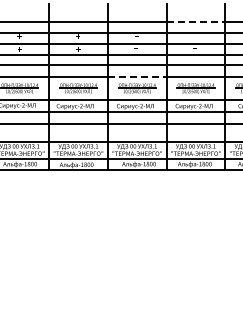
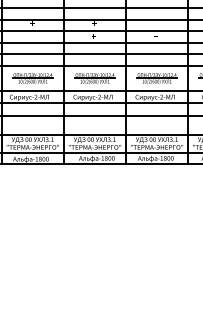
line: (196, 21) -> (157, 7), dashed -> solid
line: (137, 76) -> (95, 65), dashed -> solid

